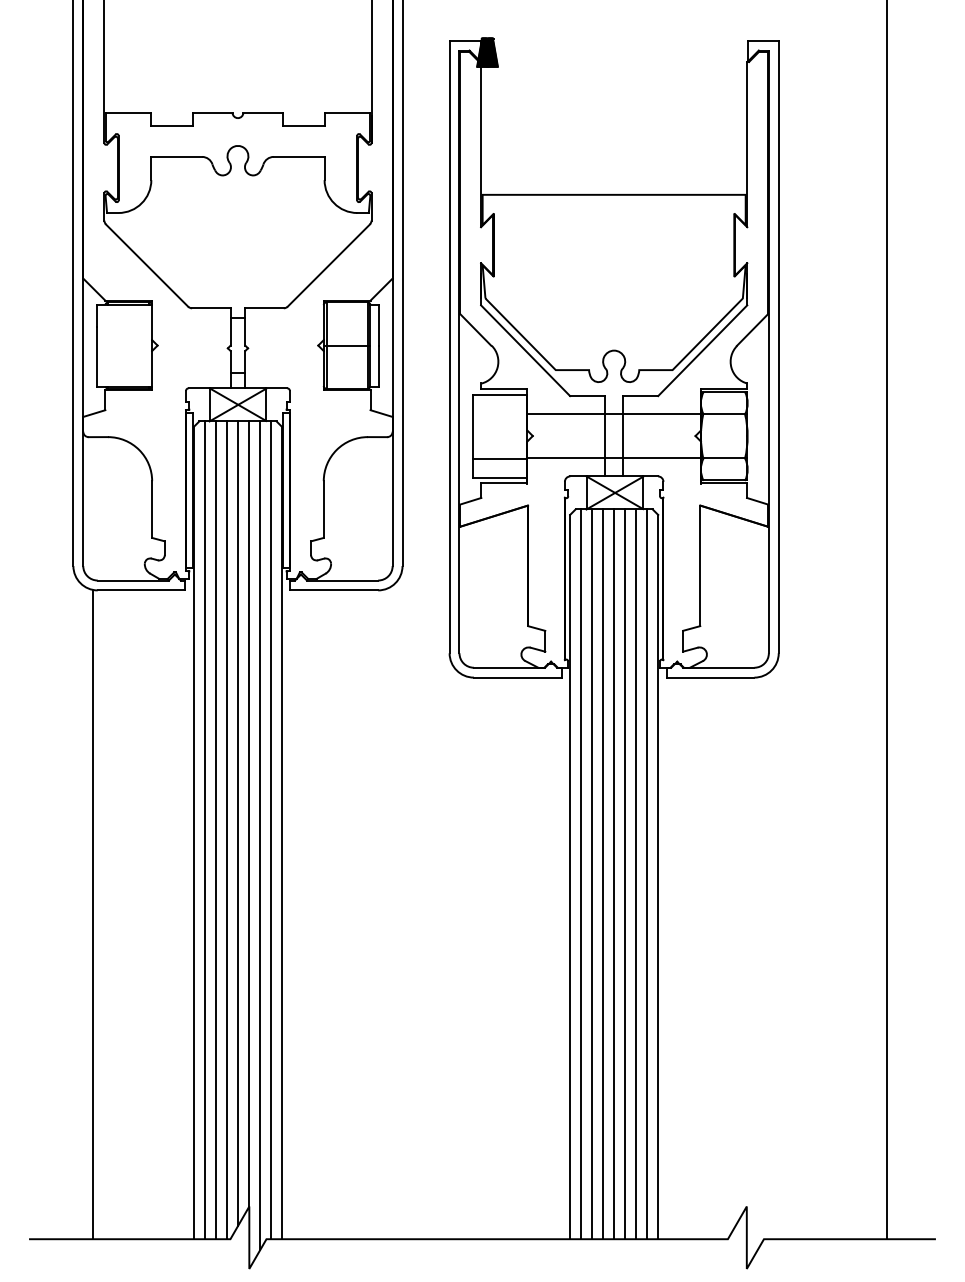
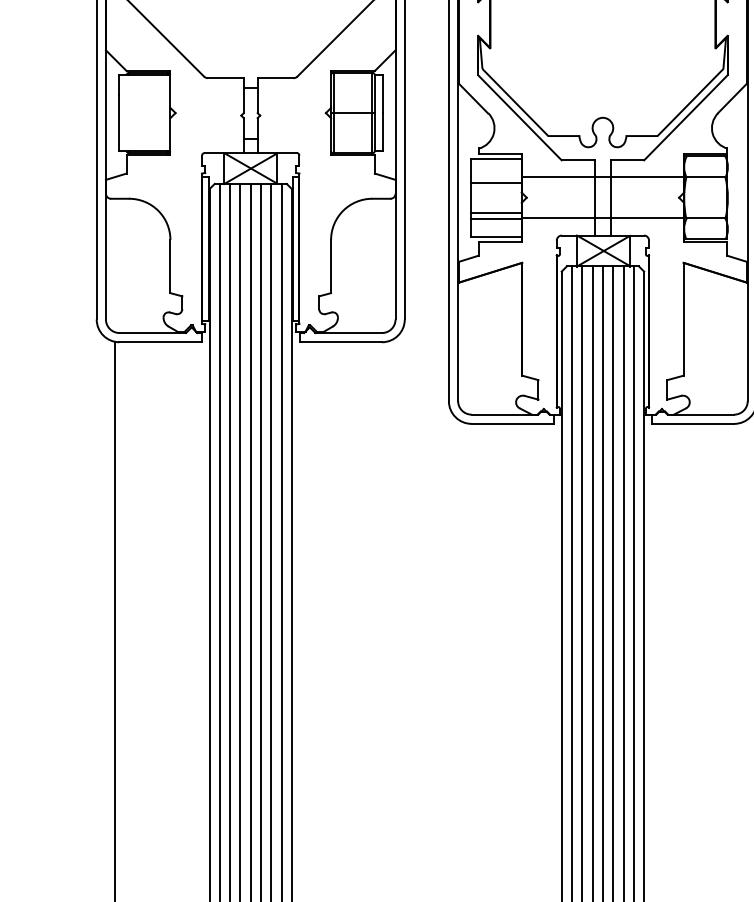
line: (500, 420) -> (496, 183), added
line: (500, 451) -> (496, 212), added

